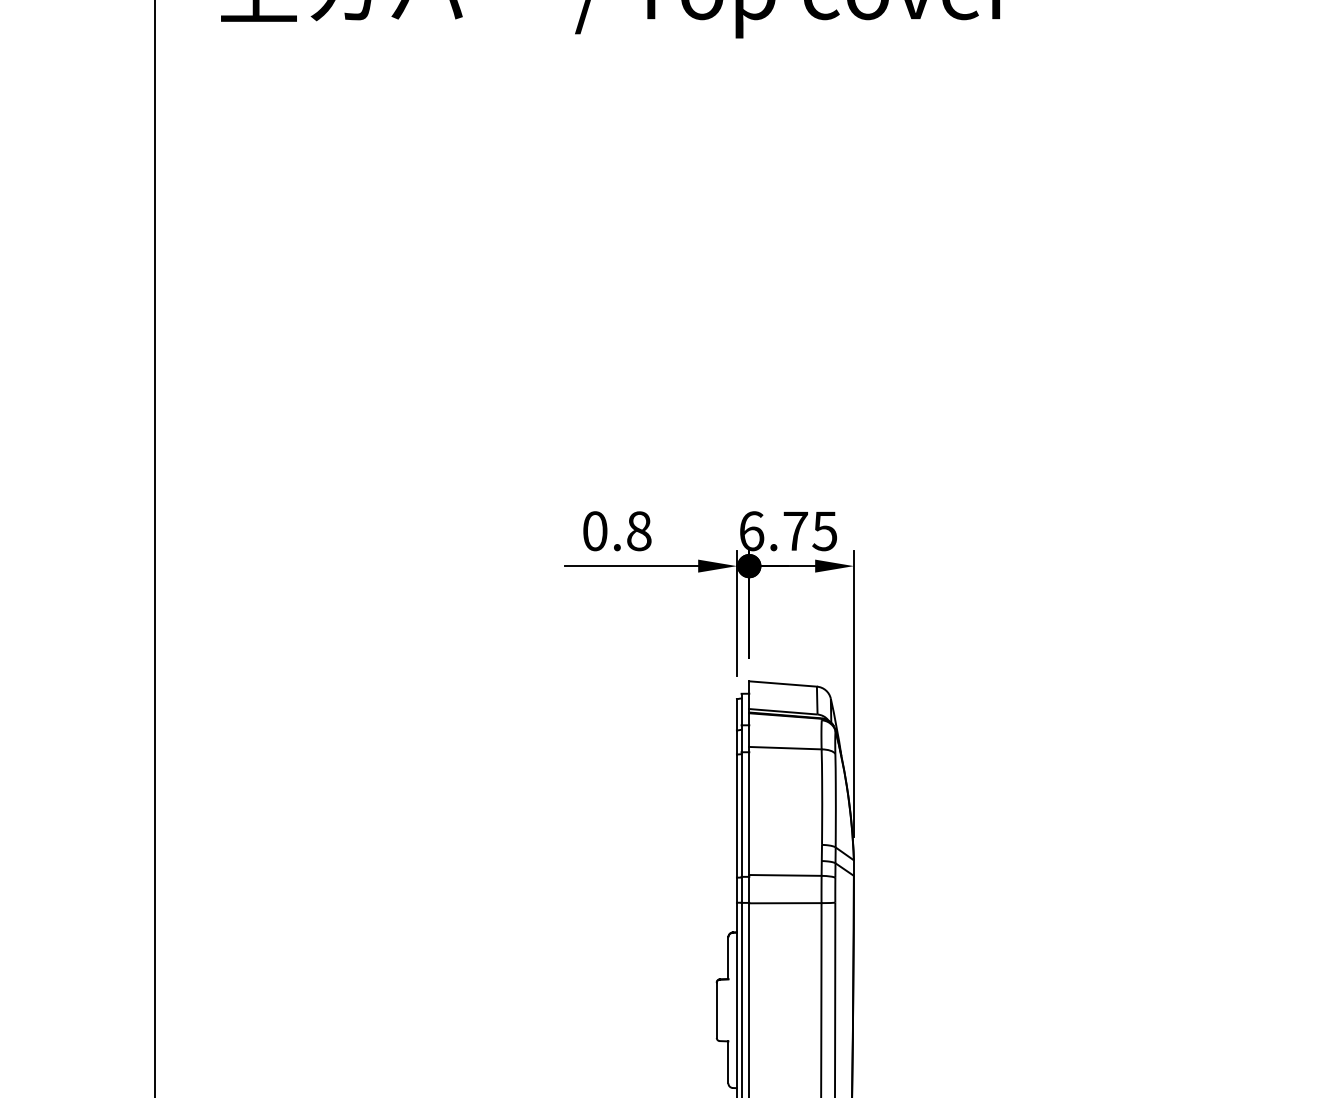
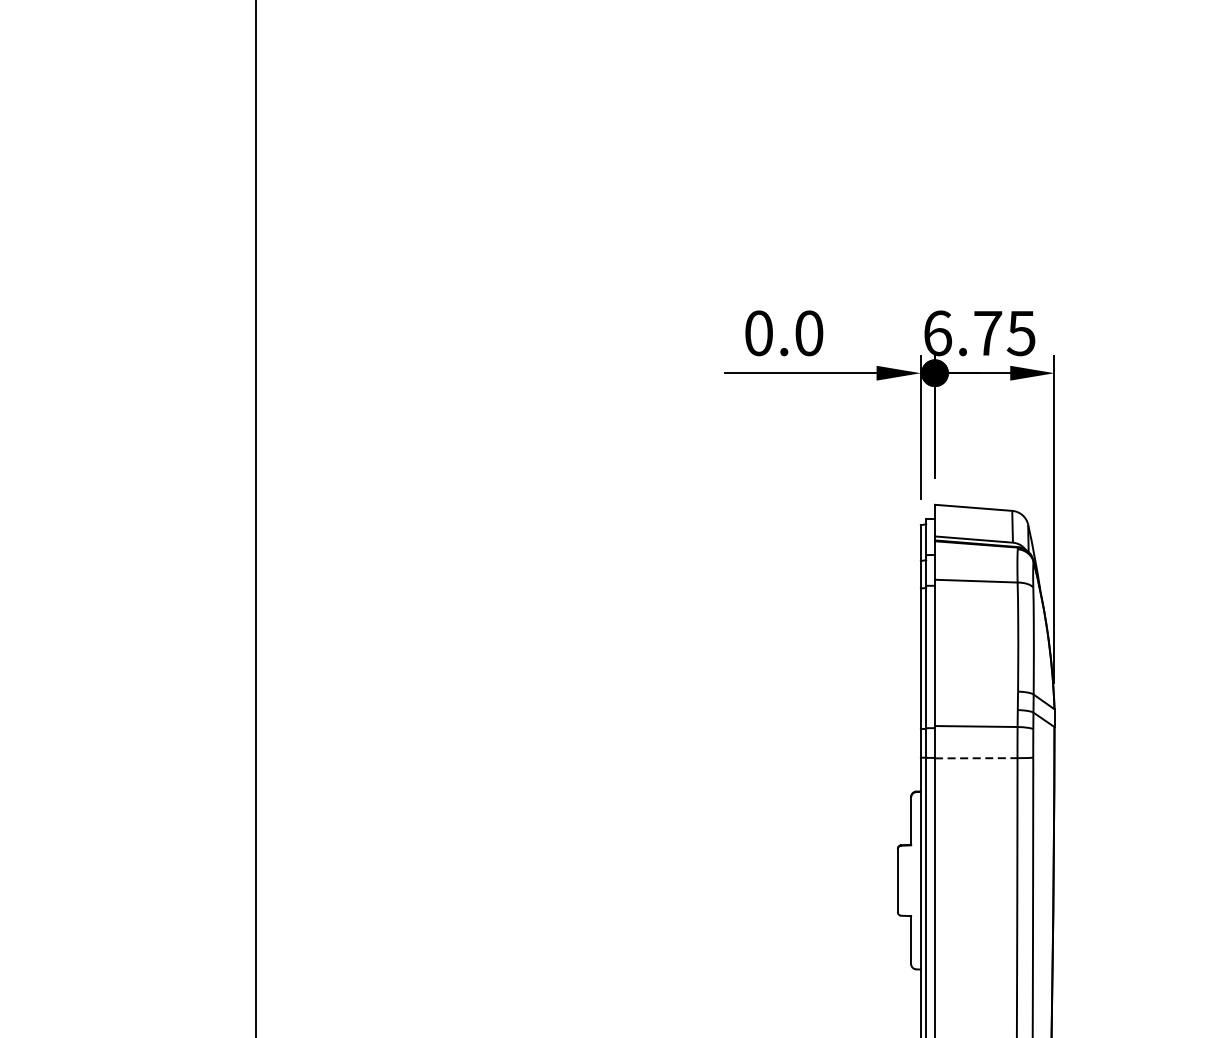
text: (639, 531) -> (809, 333), 0.8 -> 0.0
line: (785, 903) -> (976, 758), solid -> dashed

